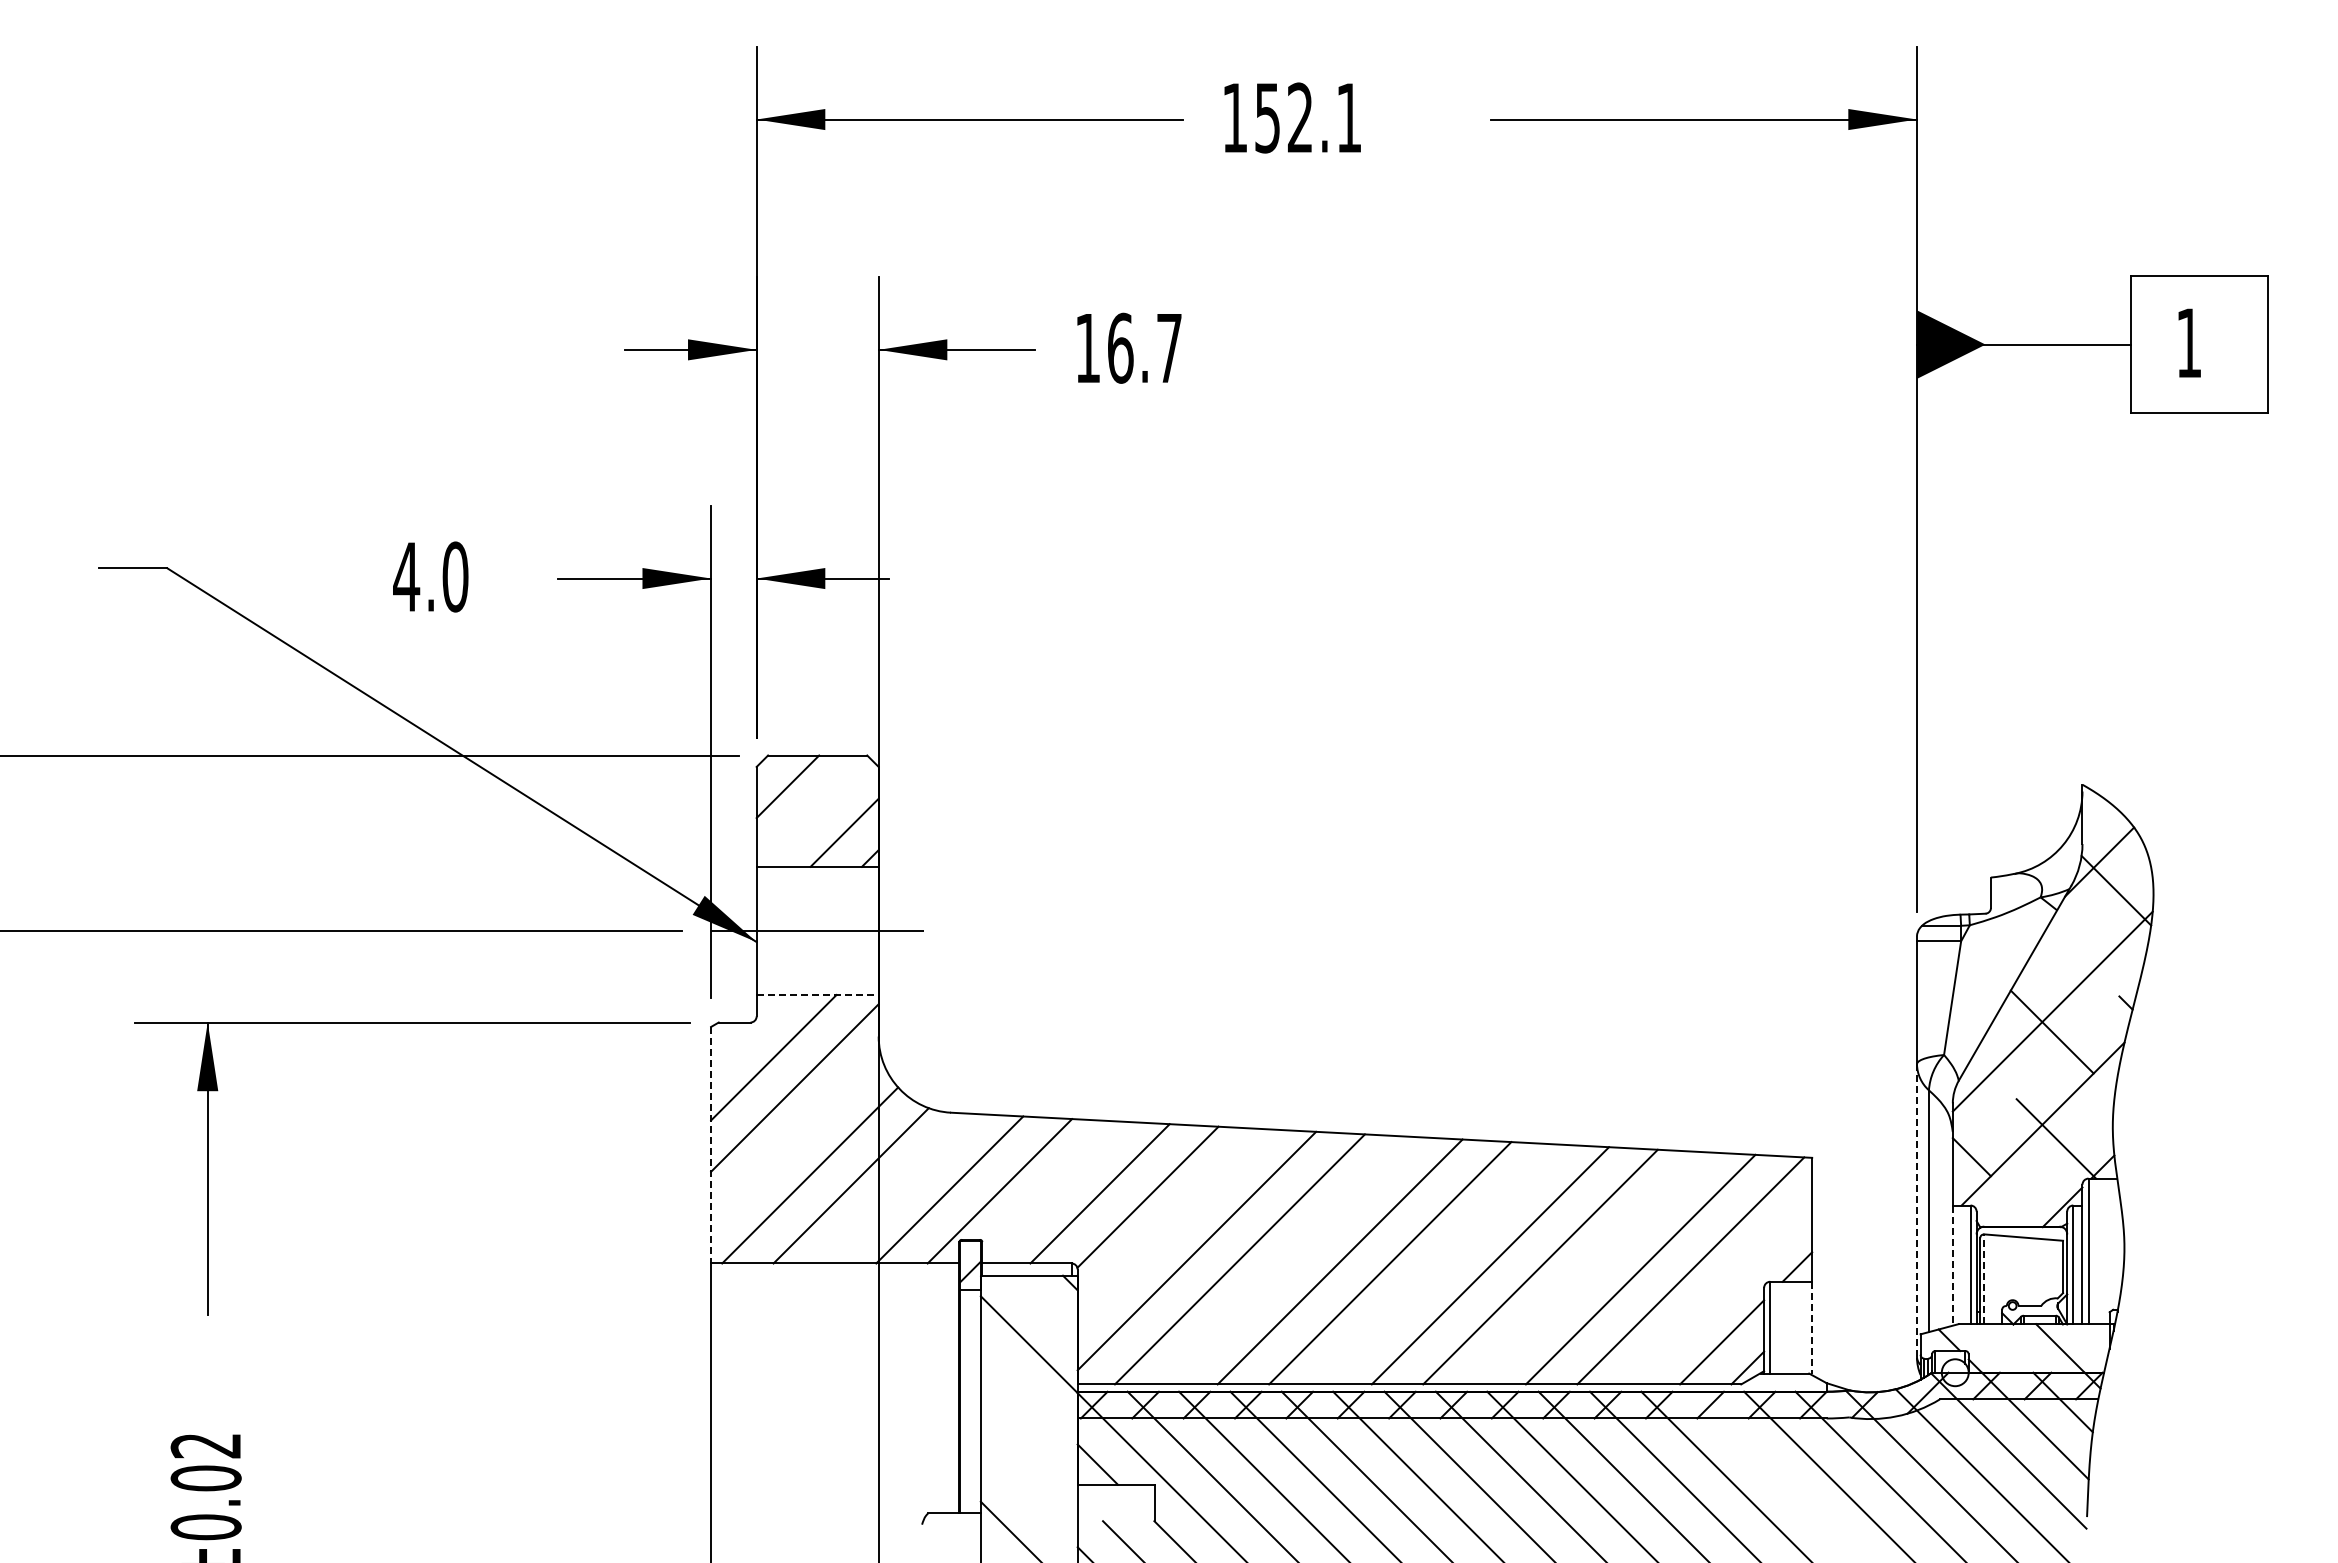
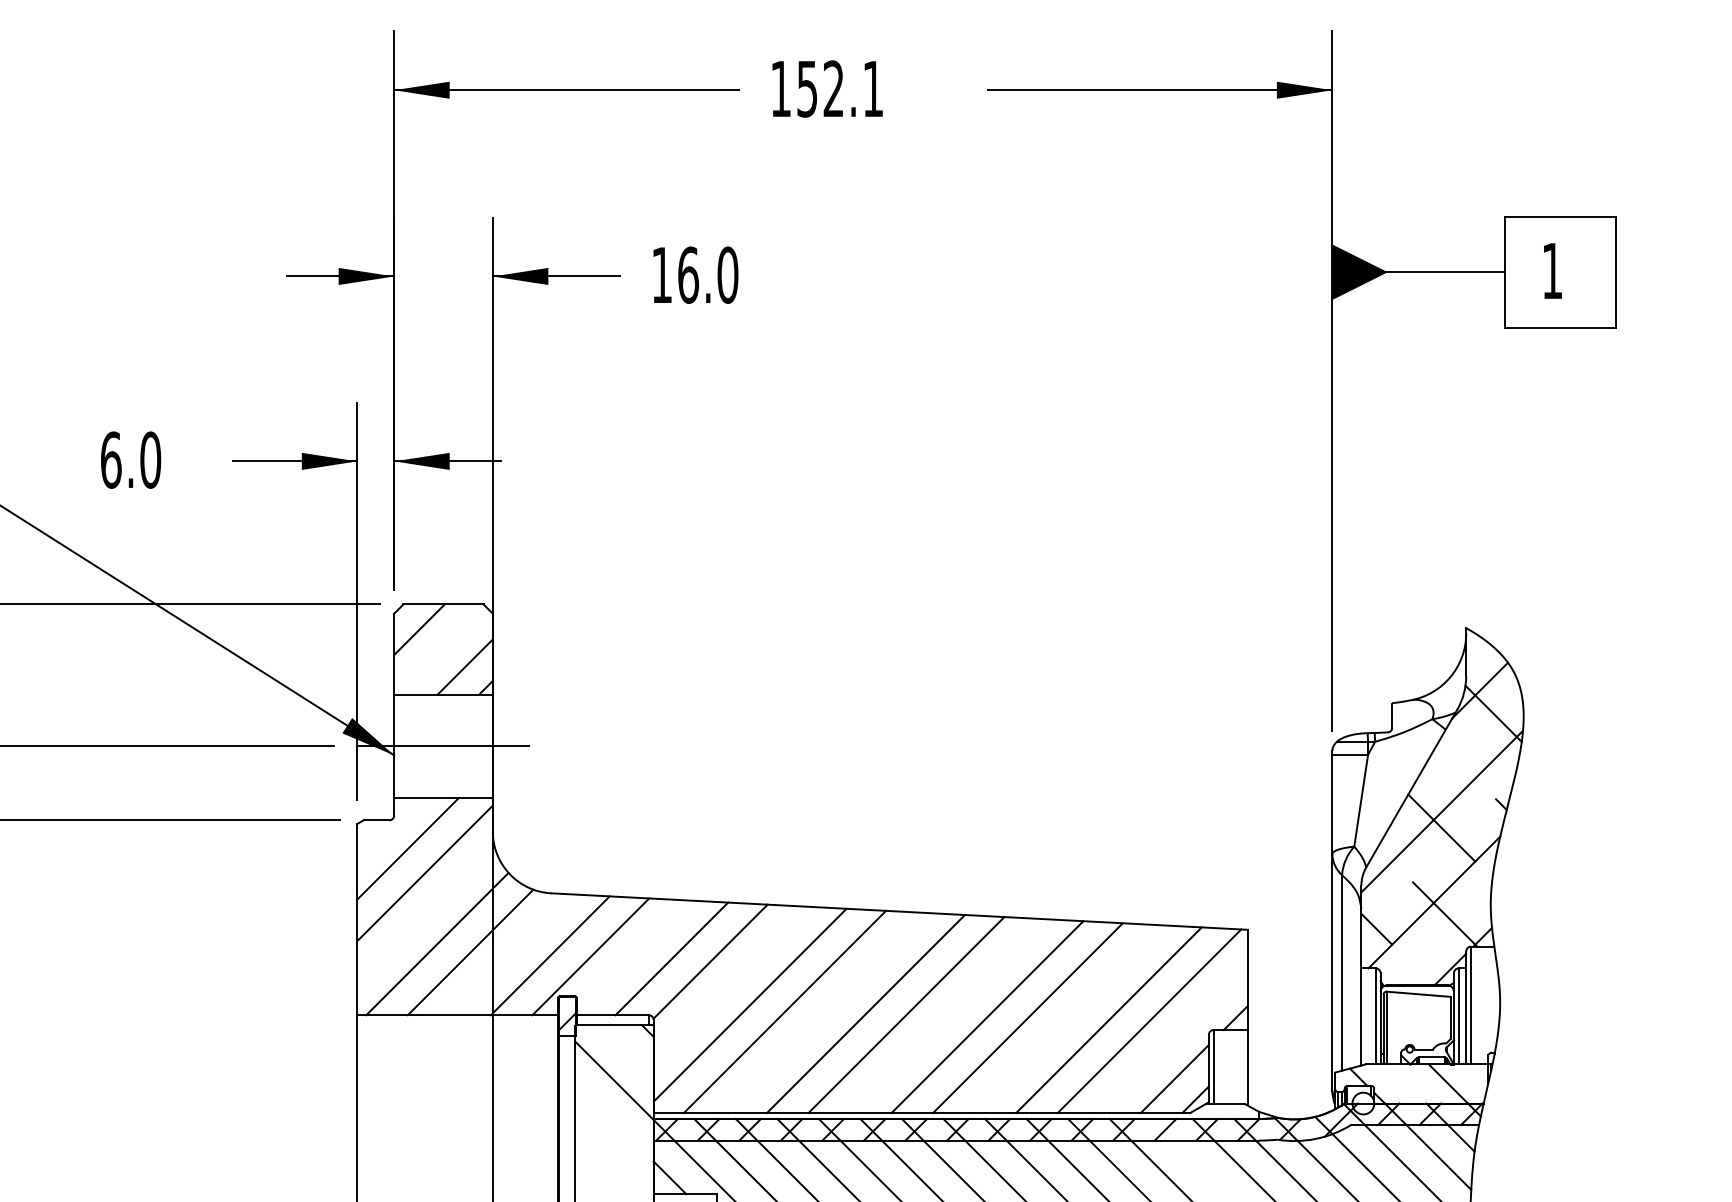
text: (1169, 347) -> (727, 274), 16.7 -> 16.0
text: (406, 576) -> (111, 459), 4.0 -> 6.0
line: (818, 995) -> (444, 798), dashed -> solid
line: (711, 1145) -> (357, 919), dashed -> solid
line: (1916, 1210) -> (1332, 972), dashed -> solid
line: (1952, 1266) -> (1361, 1017), dashed -> solid
line: (1984, 1279) -> (1387, 1028), dashed -> solid
line: (1812, 1328) -> (1247, 1067), dashed -> solid

